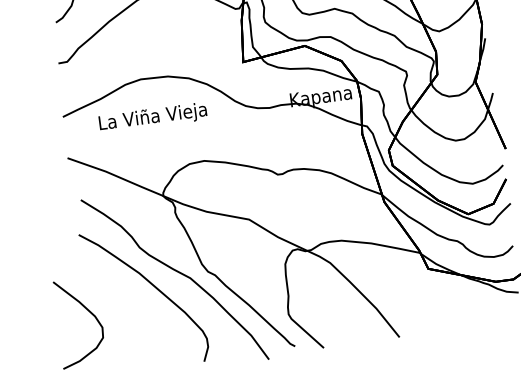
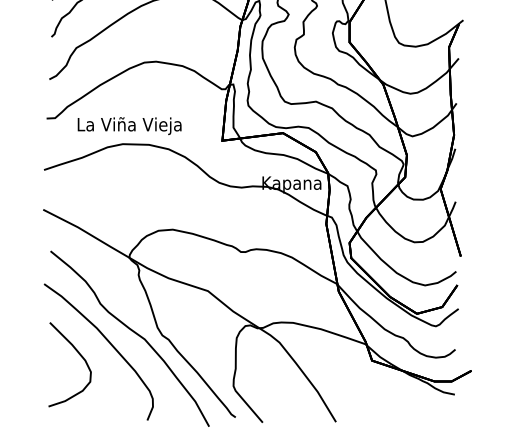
text: (152, 118) -> (129, 126), moved
curve: (88, 311) -> (79, 355), moved

